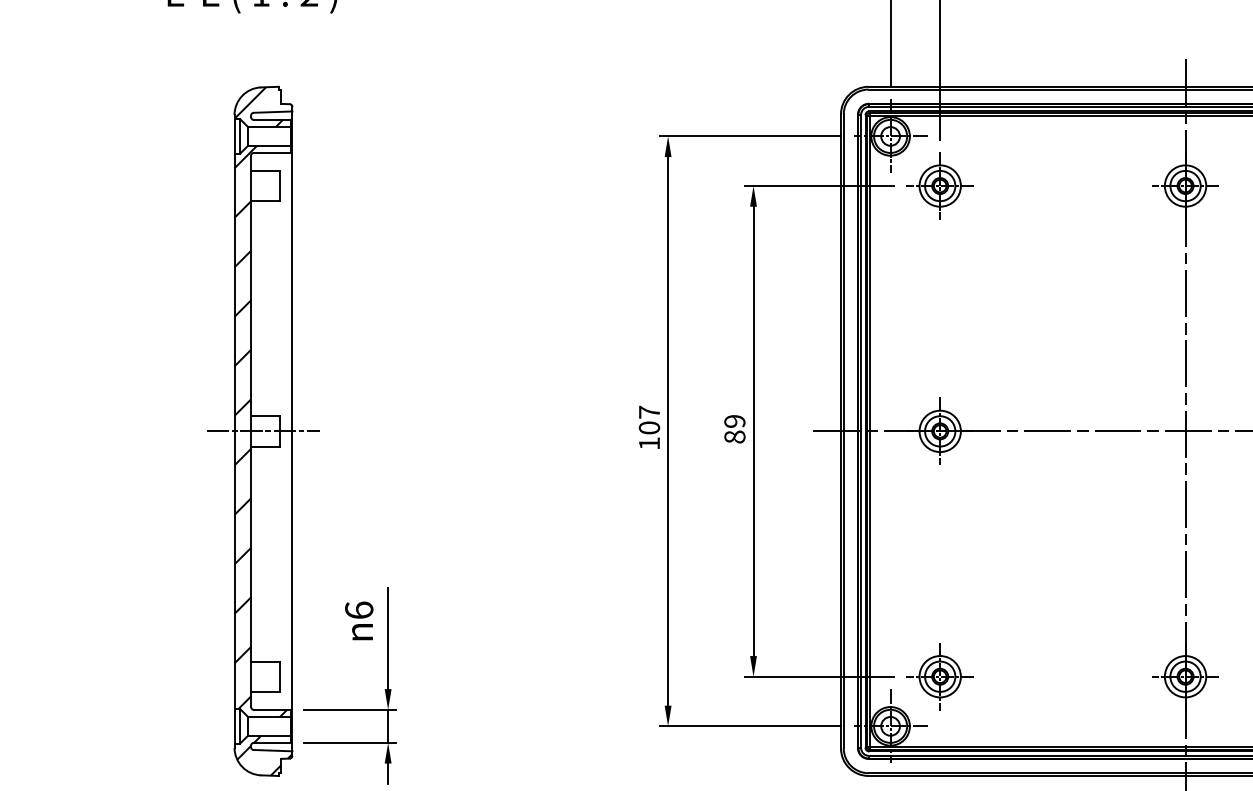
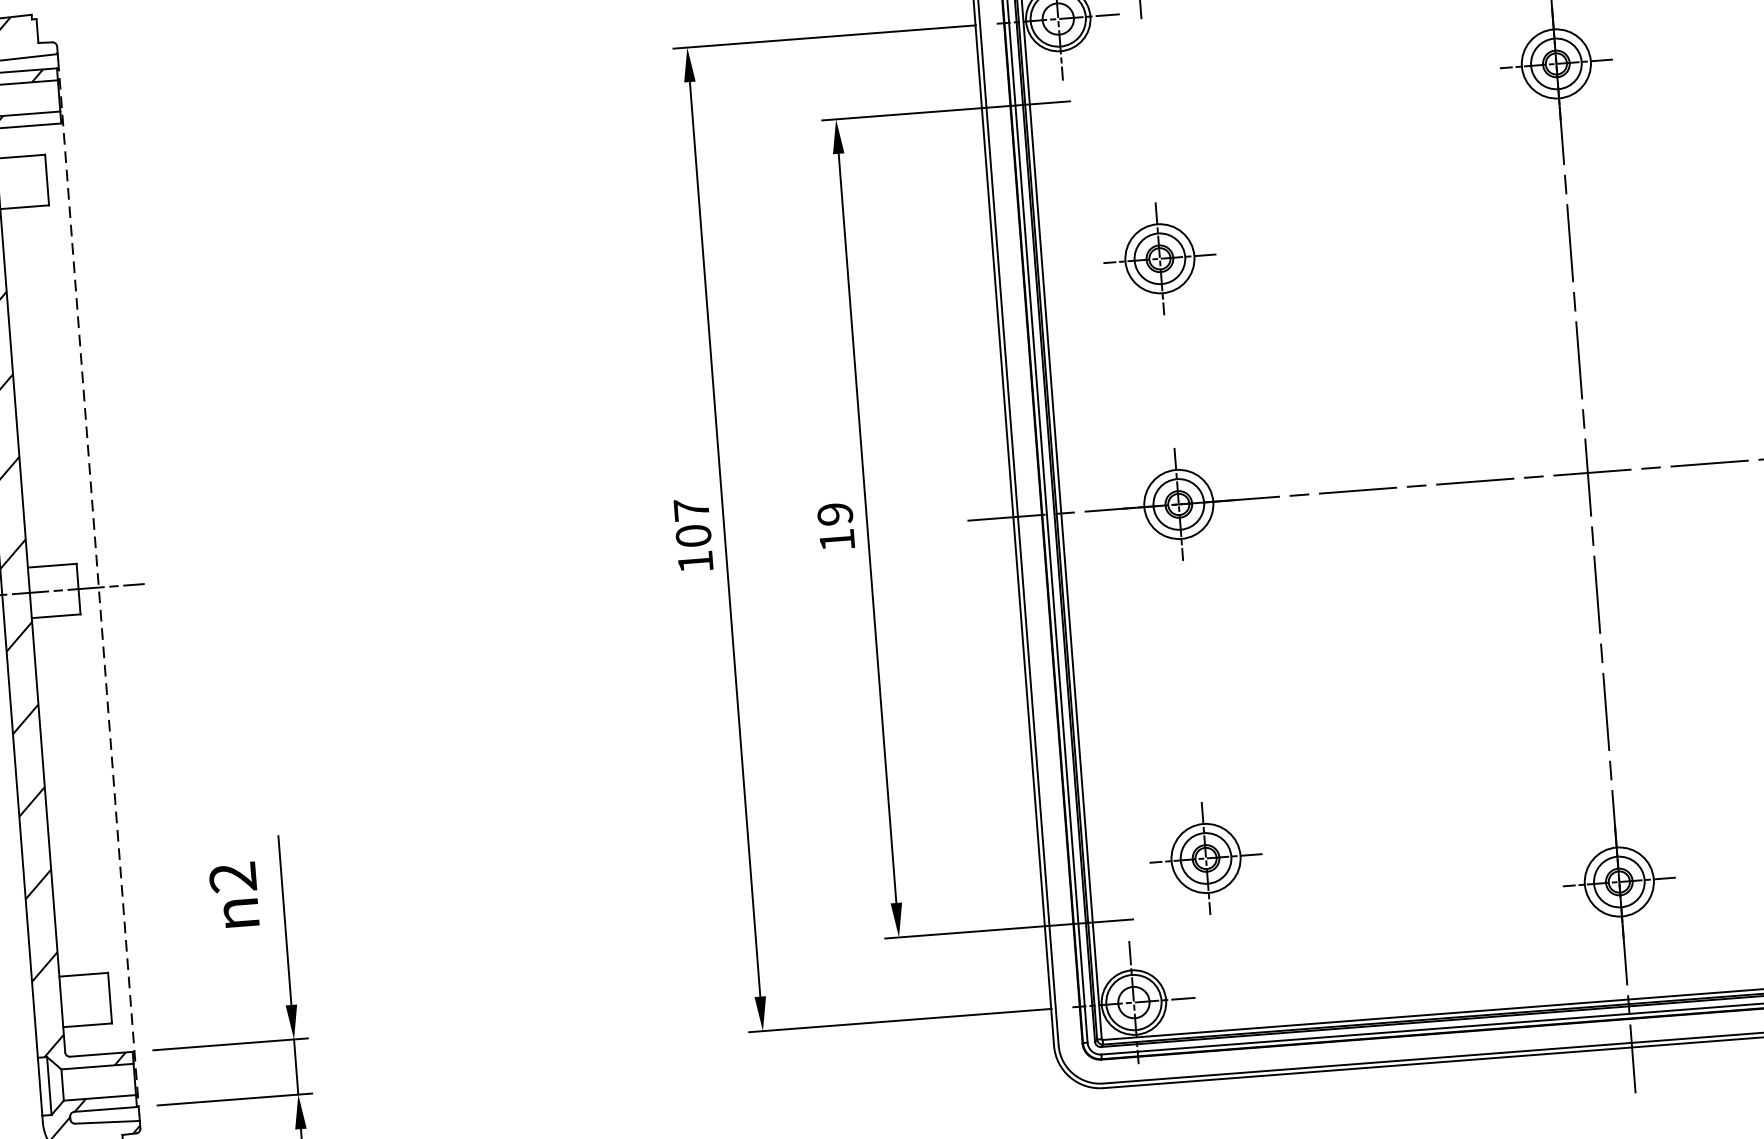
part: (939, 185) -> (1158, 257), moved
line: (292, 431) -> (98, 587), solid -> dashed
text: (734, 436) -> (836, 539), 89 -> 19
text: (359, 610) -> (233, 877), 6 -> 2
part: (939, 676) -> (1204, 858), moved

